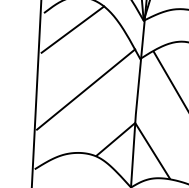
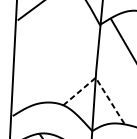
line: (86, 89) -> (55, 50), removed
line: (138, 128) -> (98, 82), solid -> dashed

